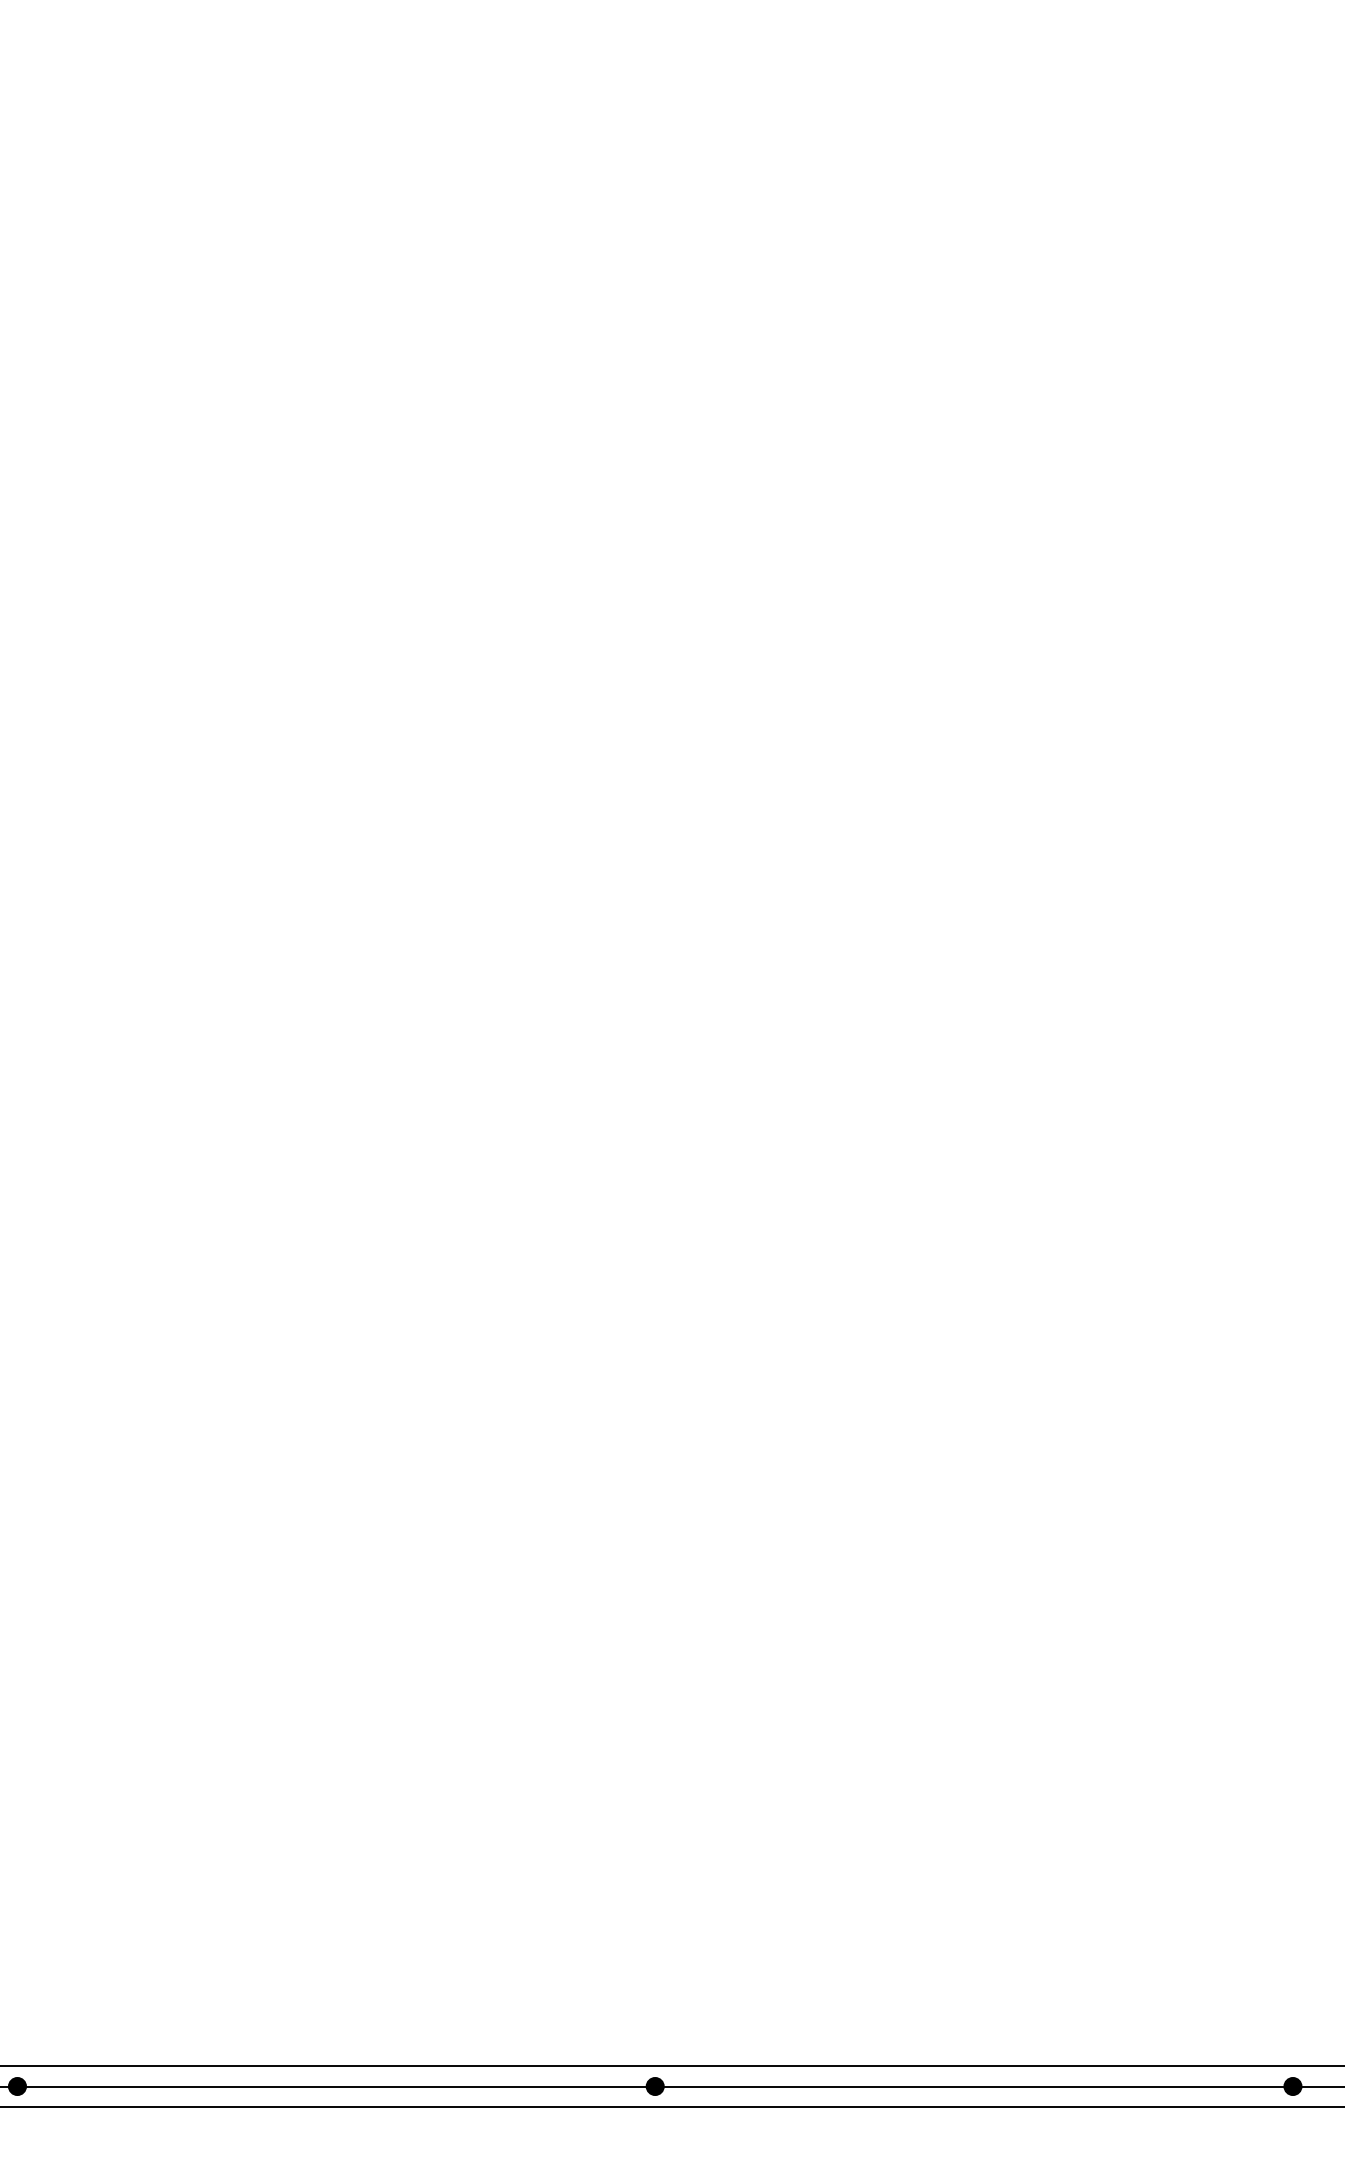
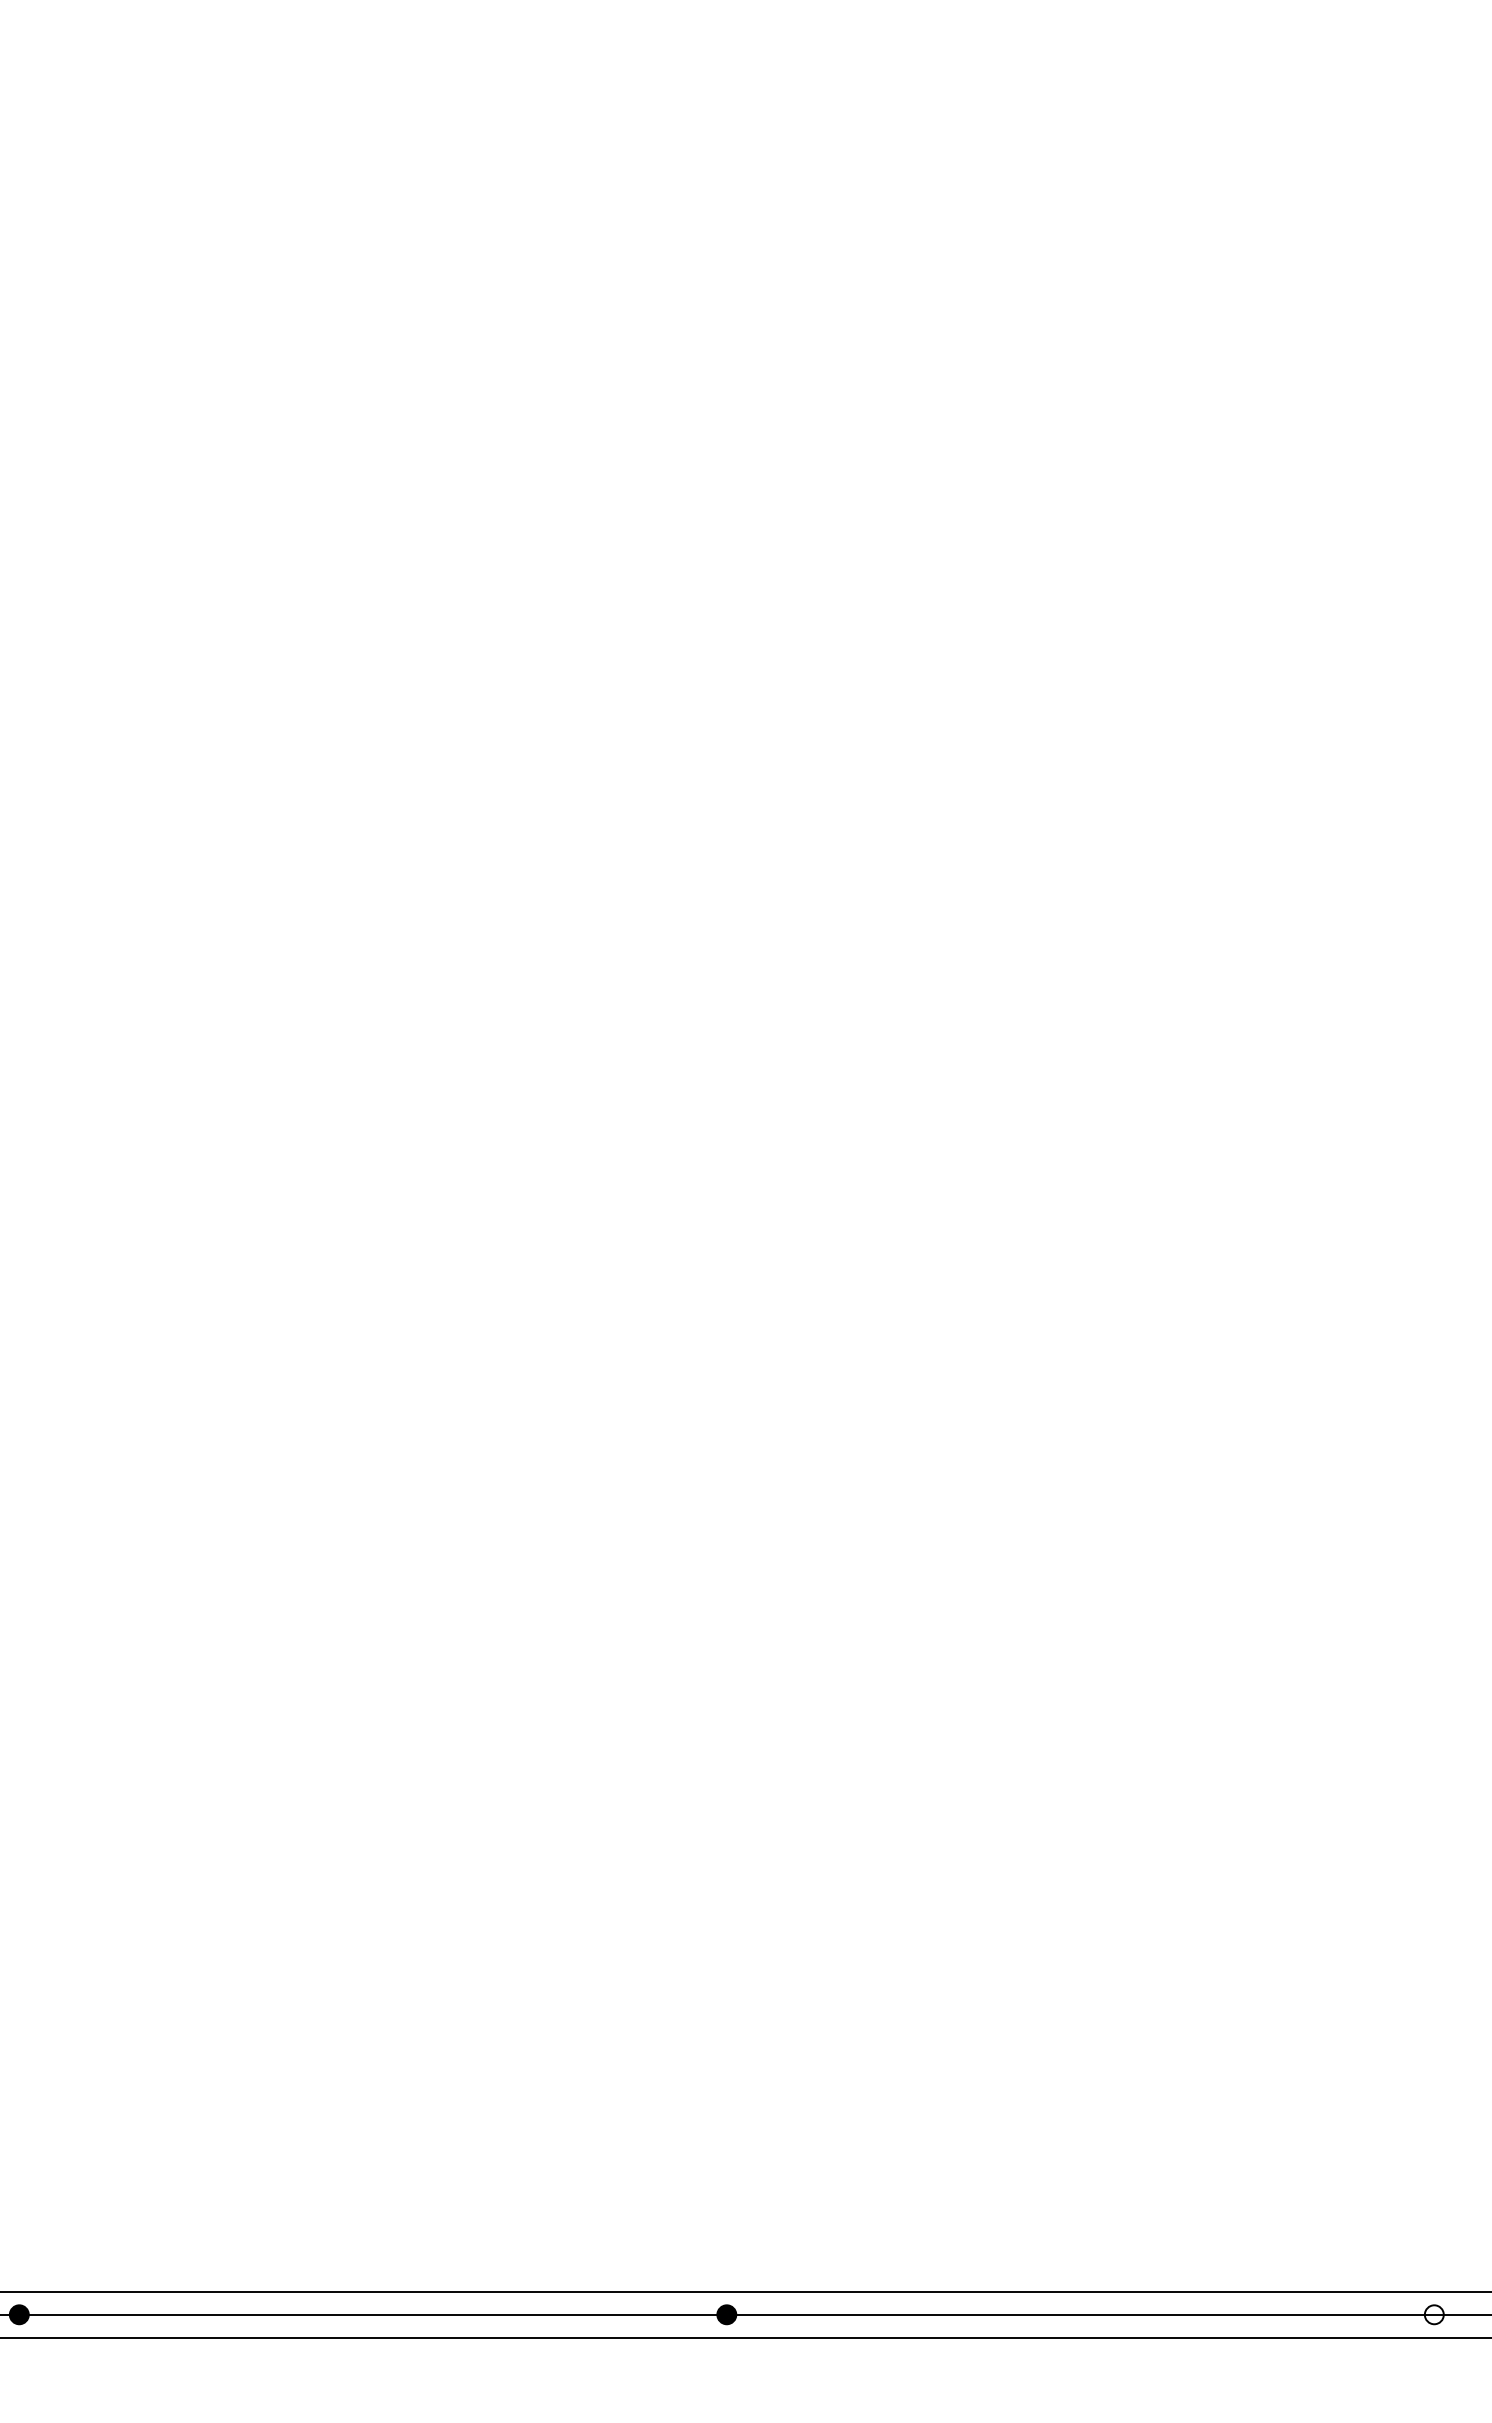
fill: (1292, 2086) -> (1433, 2314), removed

